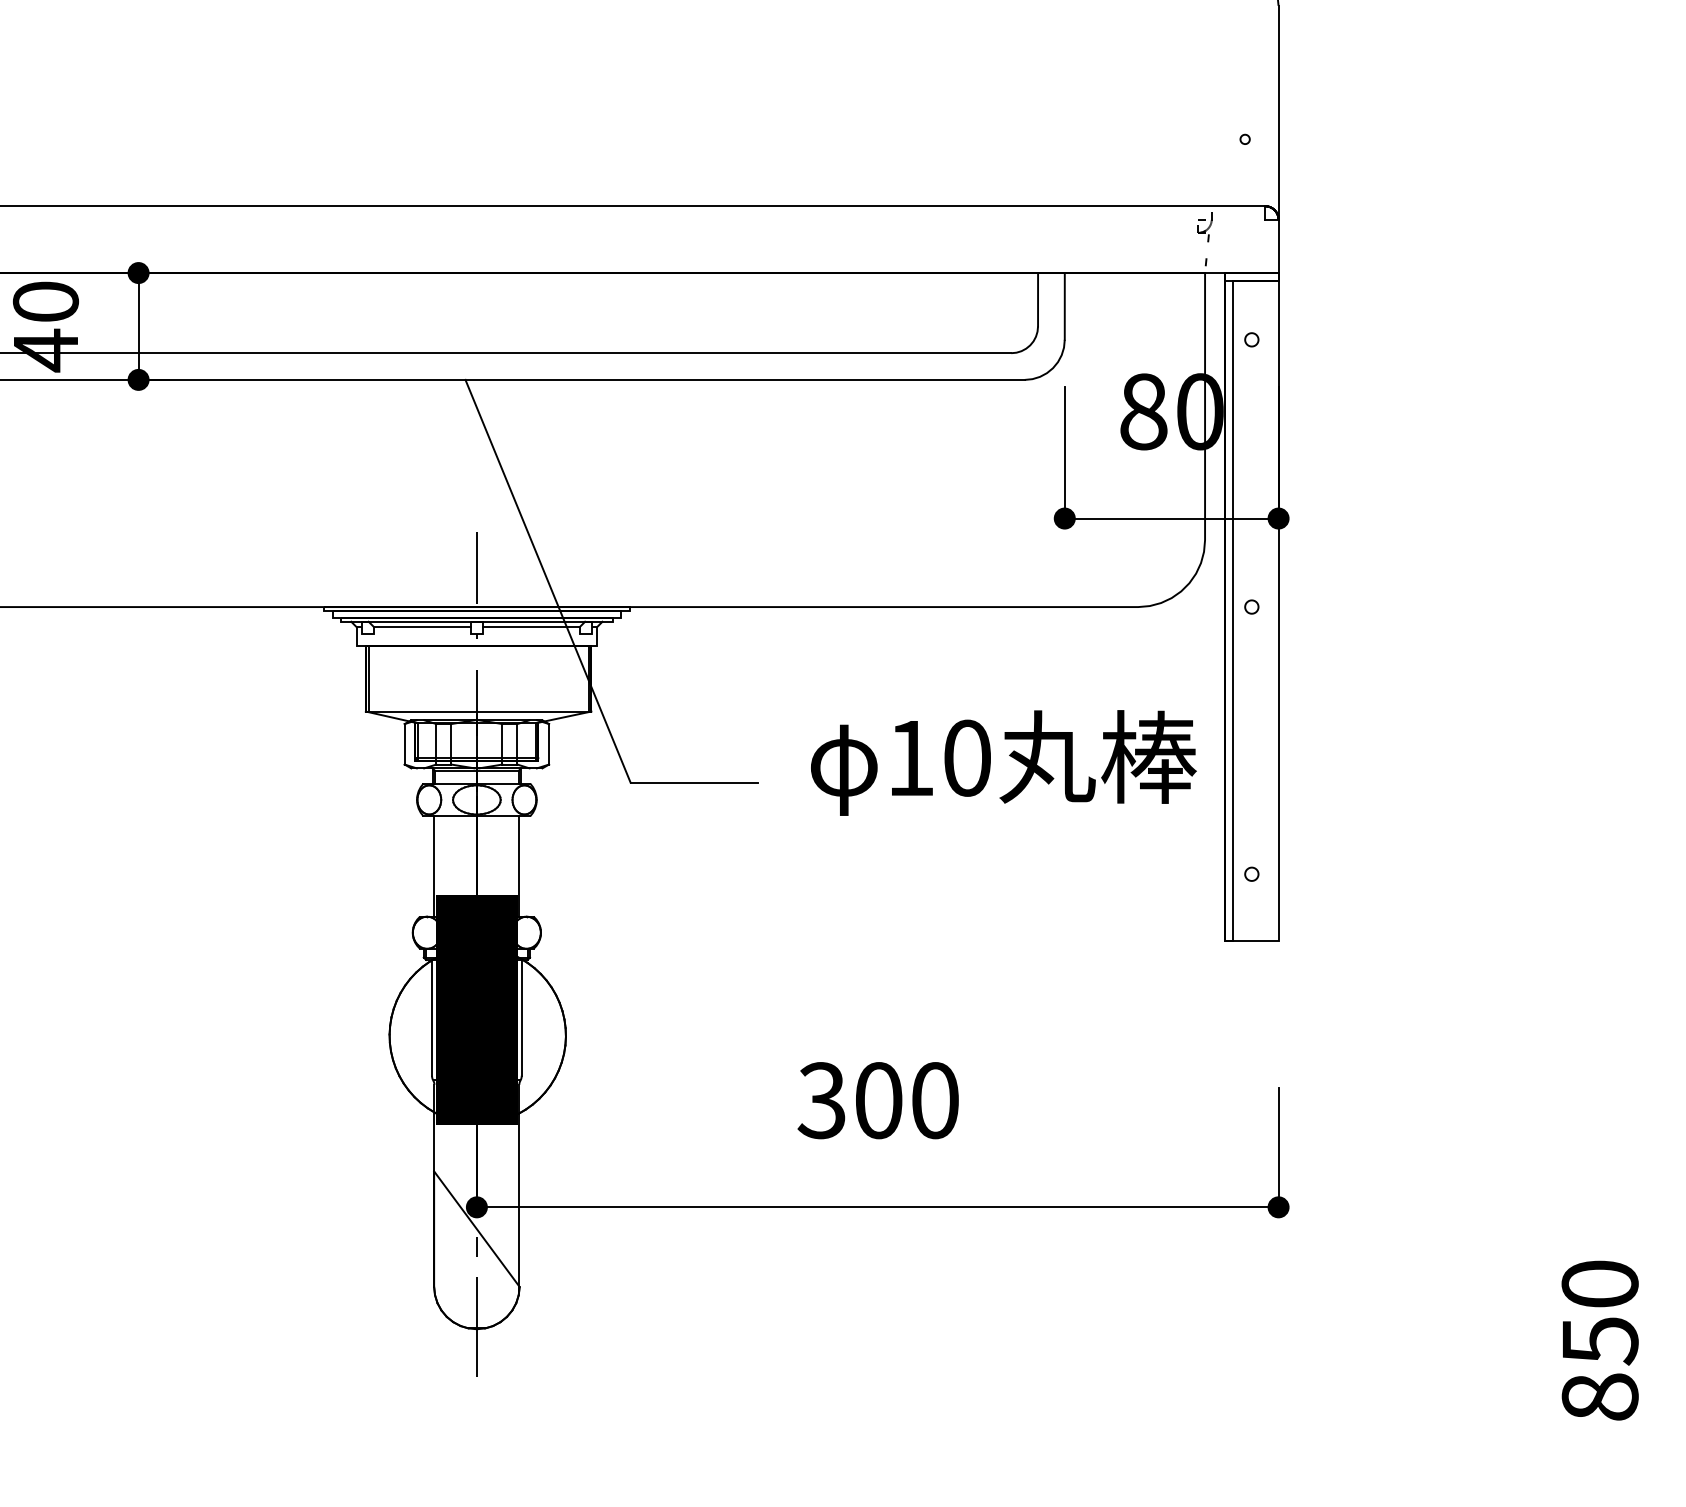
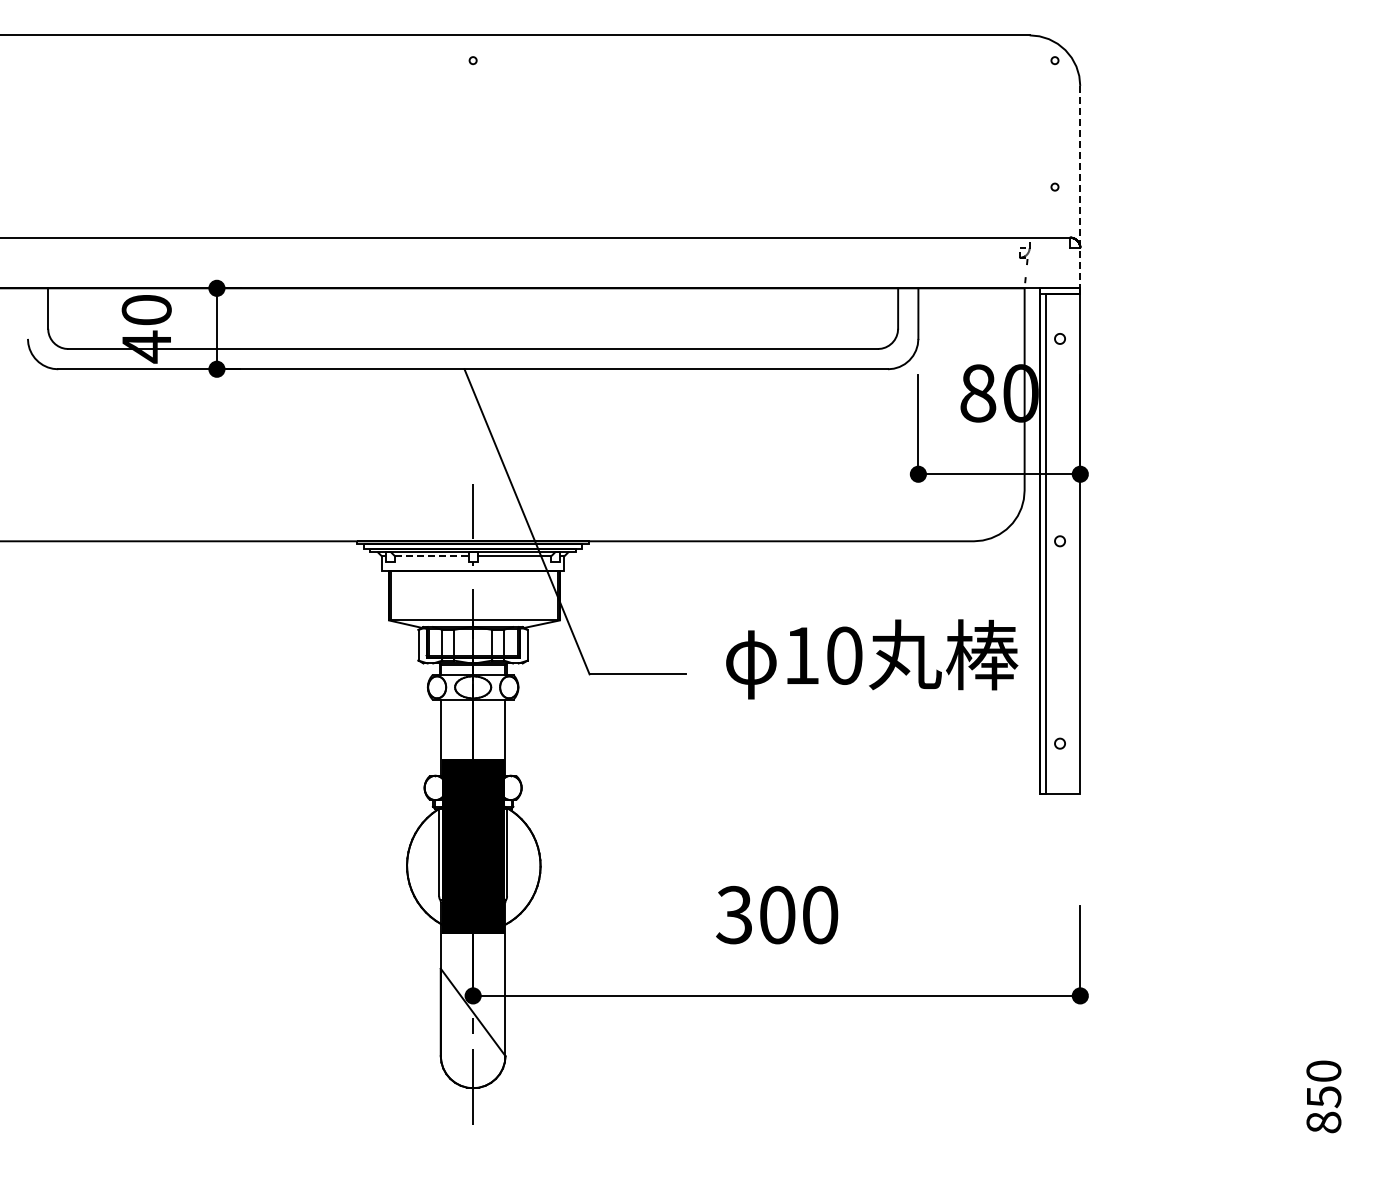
line: (1278, 139) -> (1080, 187), solid -> dashed
line: (421, 627) -> (431, 556), solid -> dashed
part: (1599, 1340) -> (1323, 1096), size x0.6

